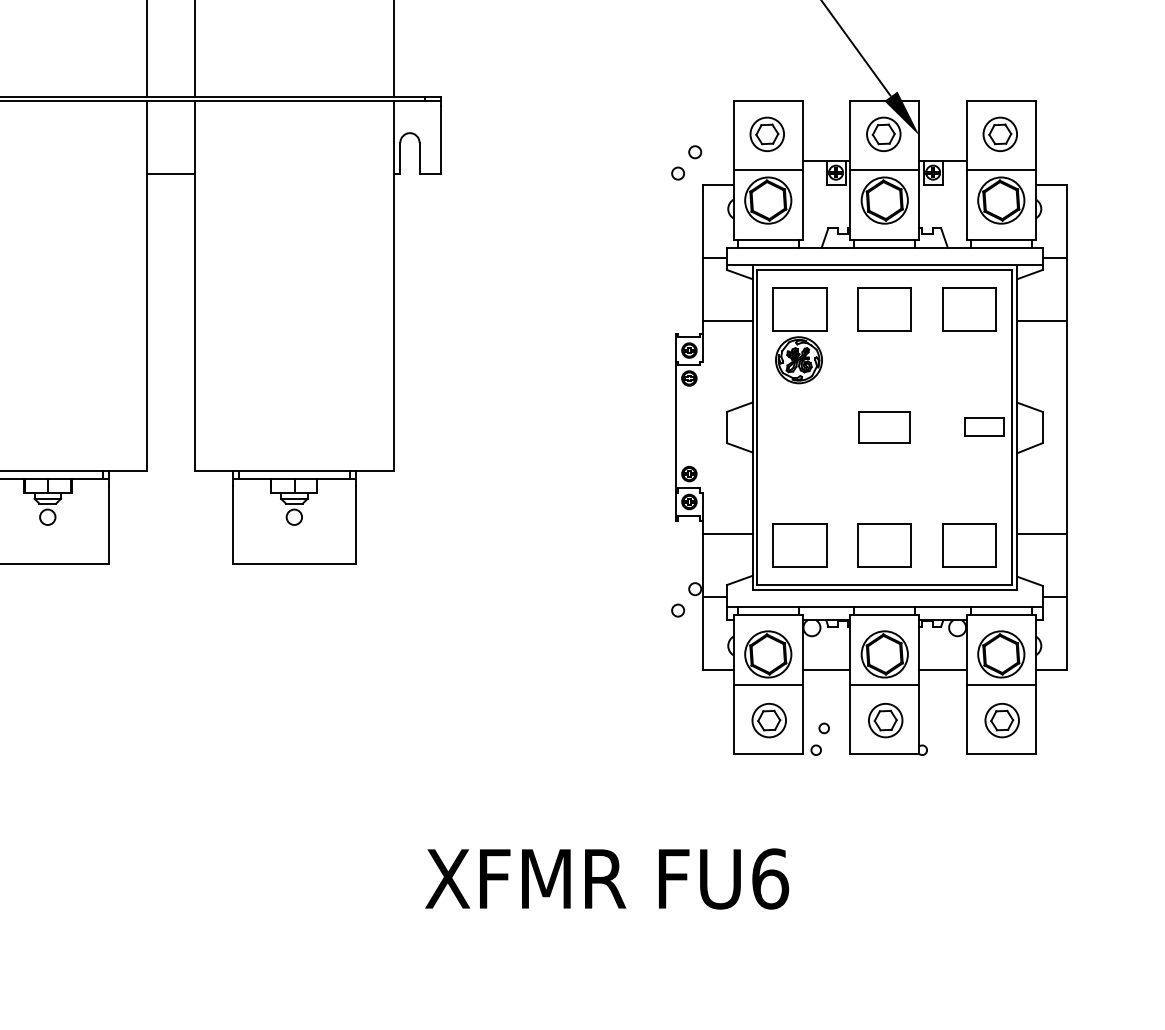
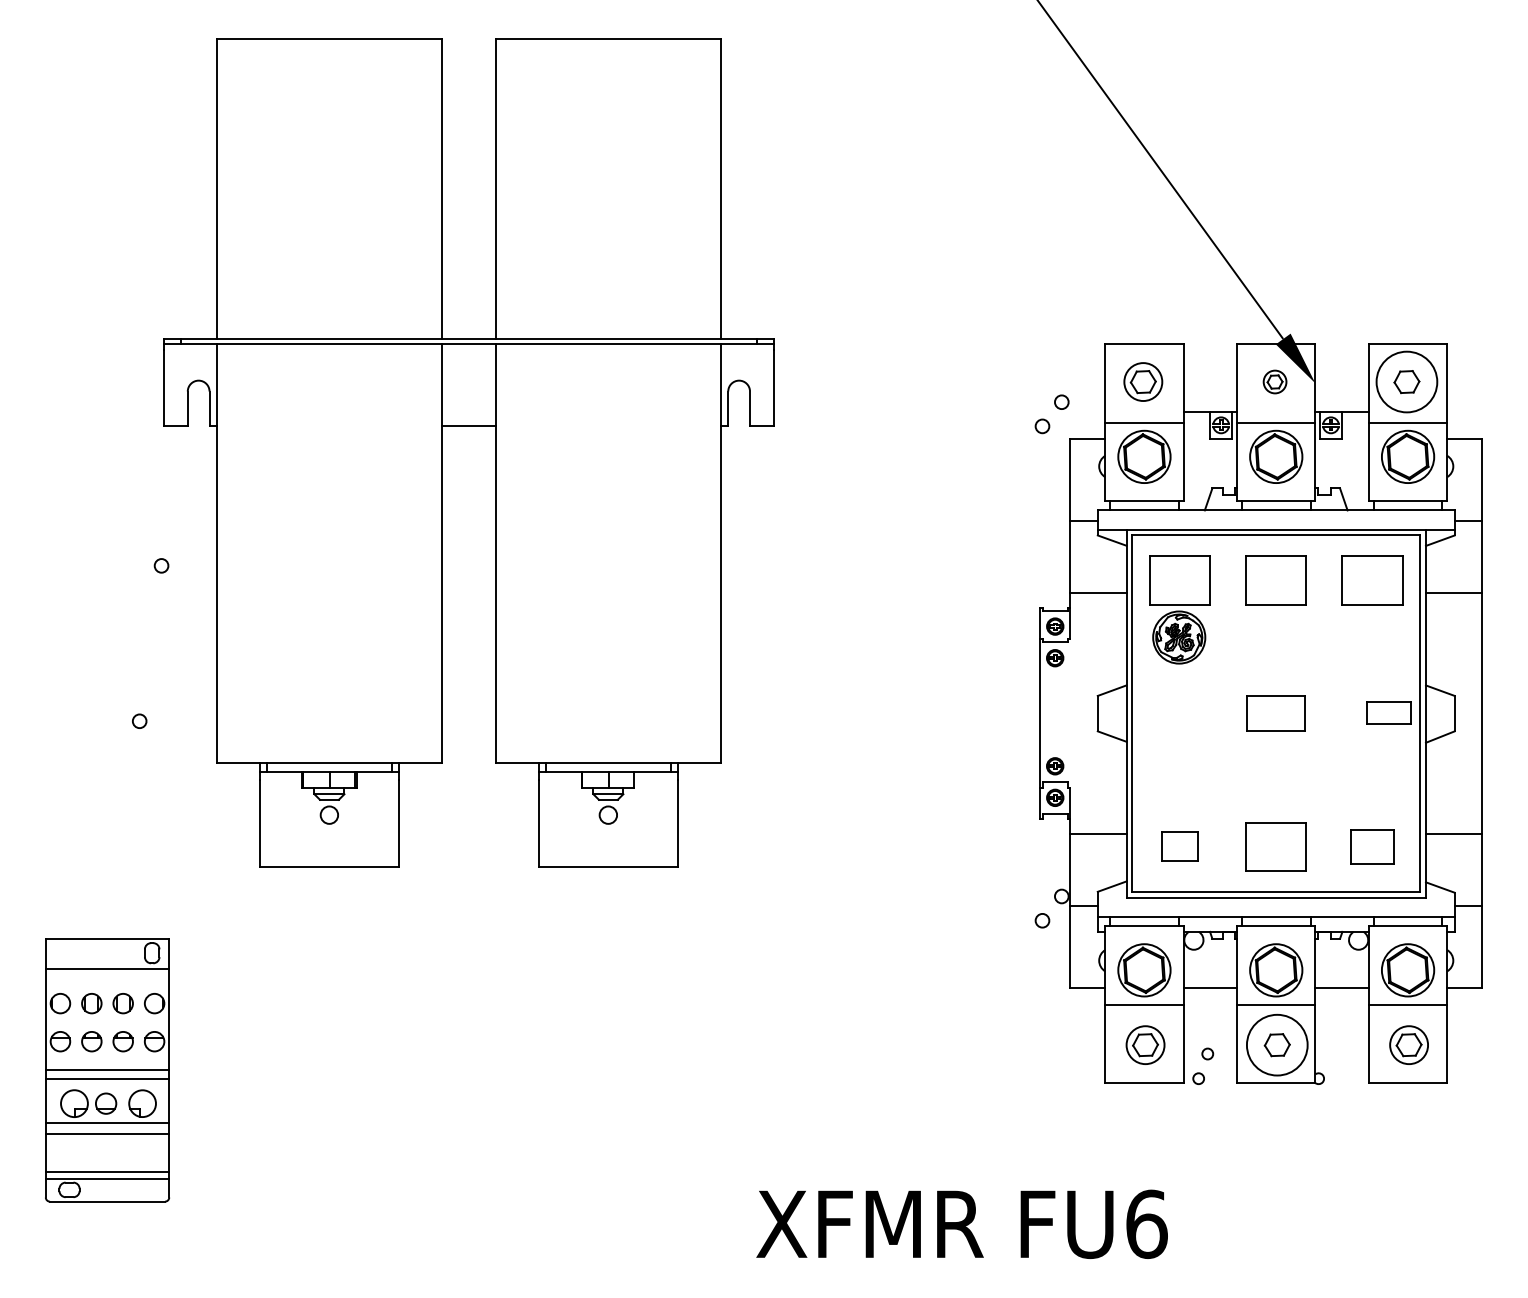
part: (883, 133) -> (1274, 381), size x0.6
circle: (999, 134) -> (1406, 382), size x1.6
part: (799, 544) -> (1179, 846), size x0.6
part: (969, 544) -> (1372, 846), size x0.7
circle: (885, 720) -> (1277, 1045), size x1.6

